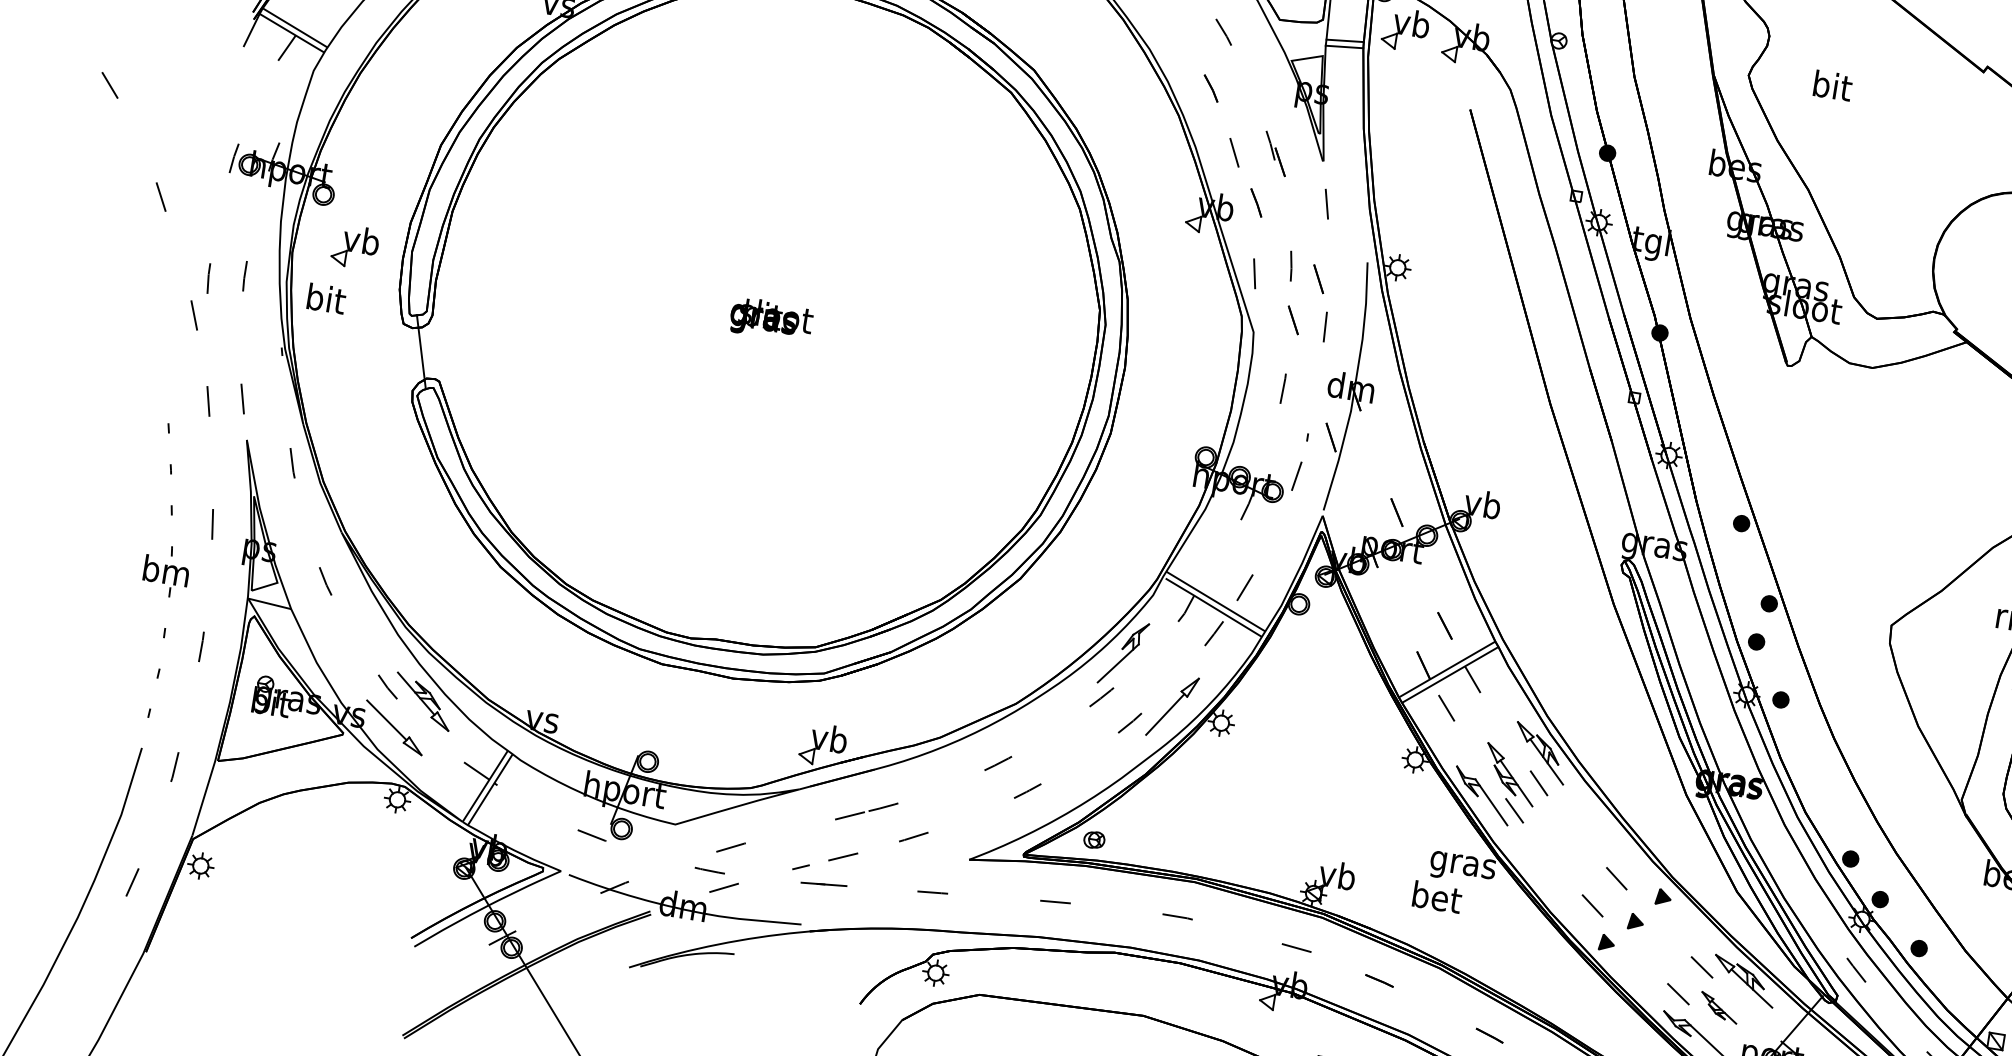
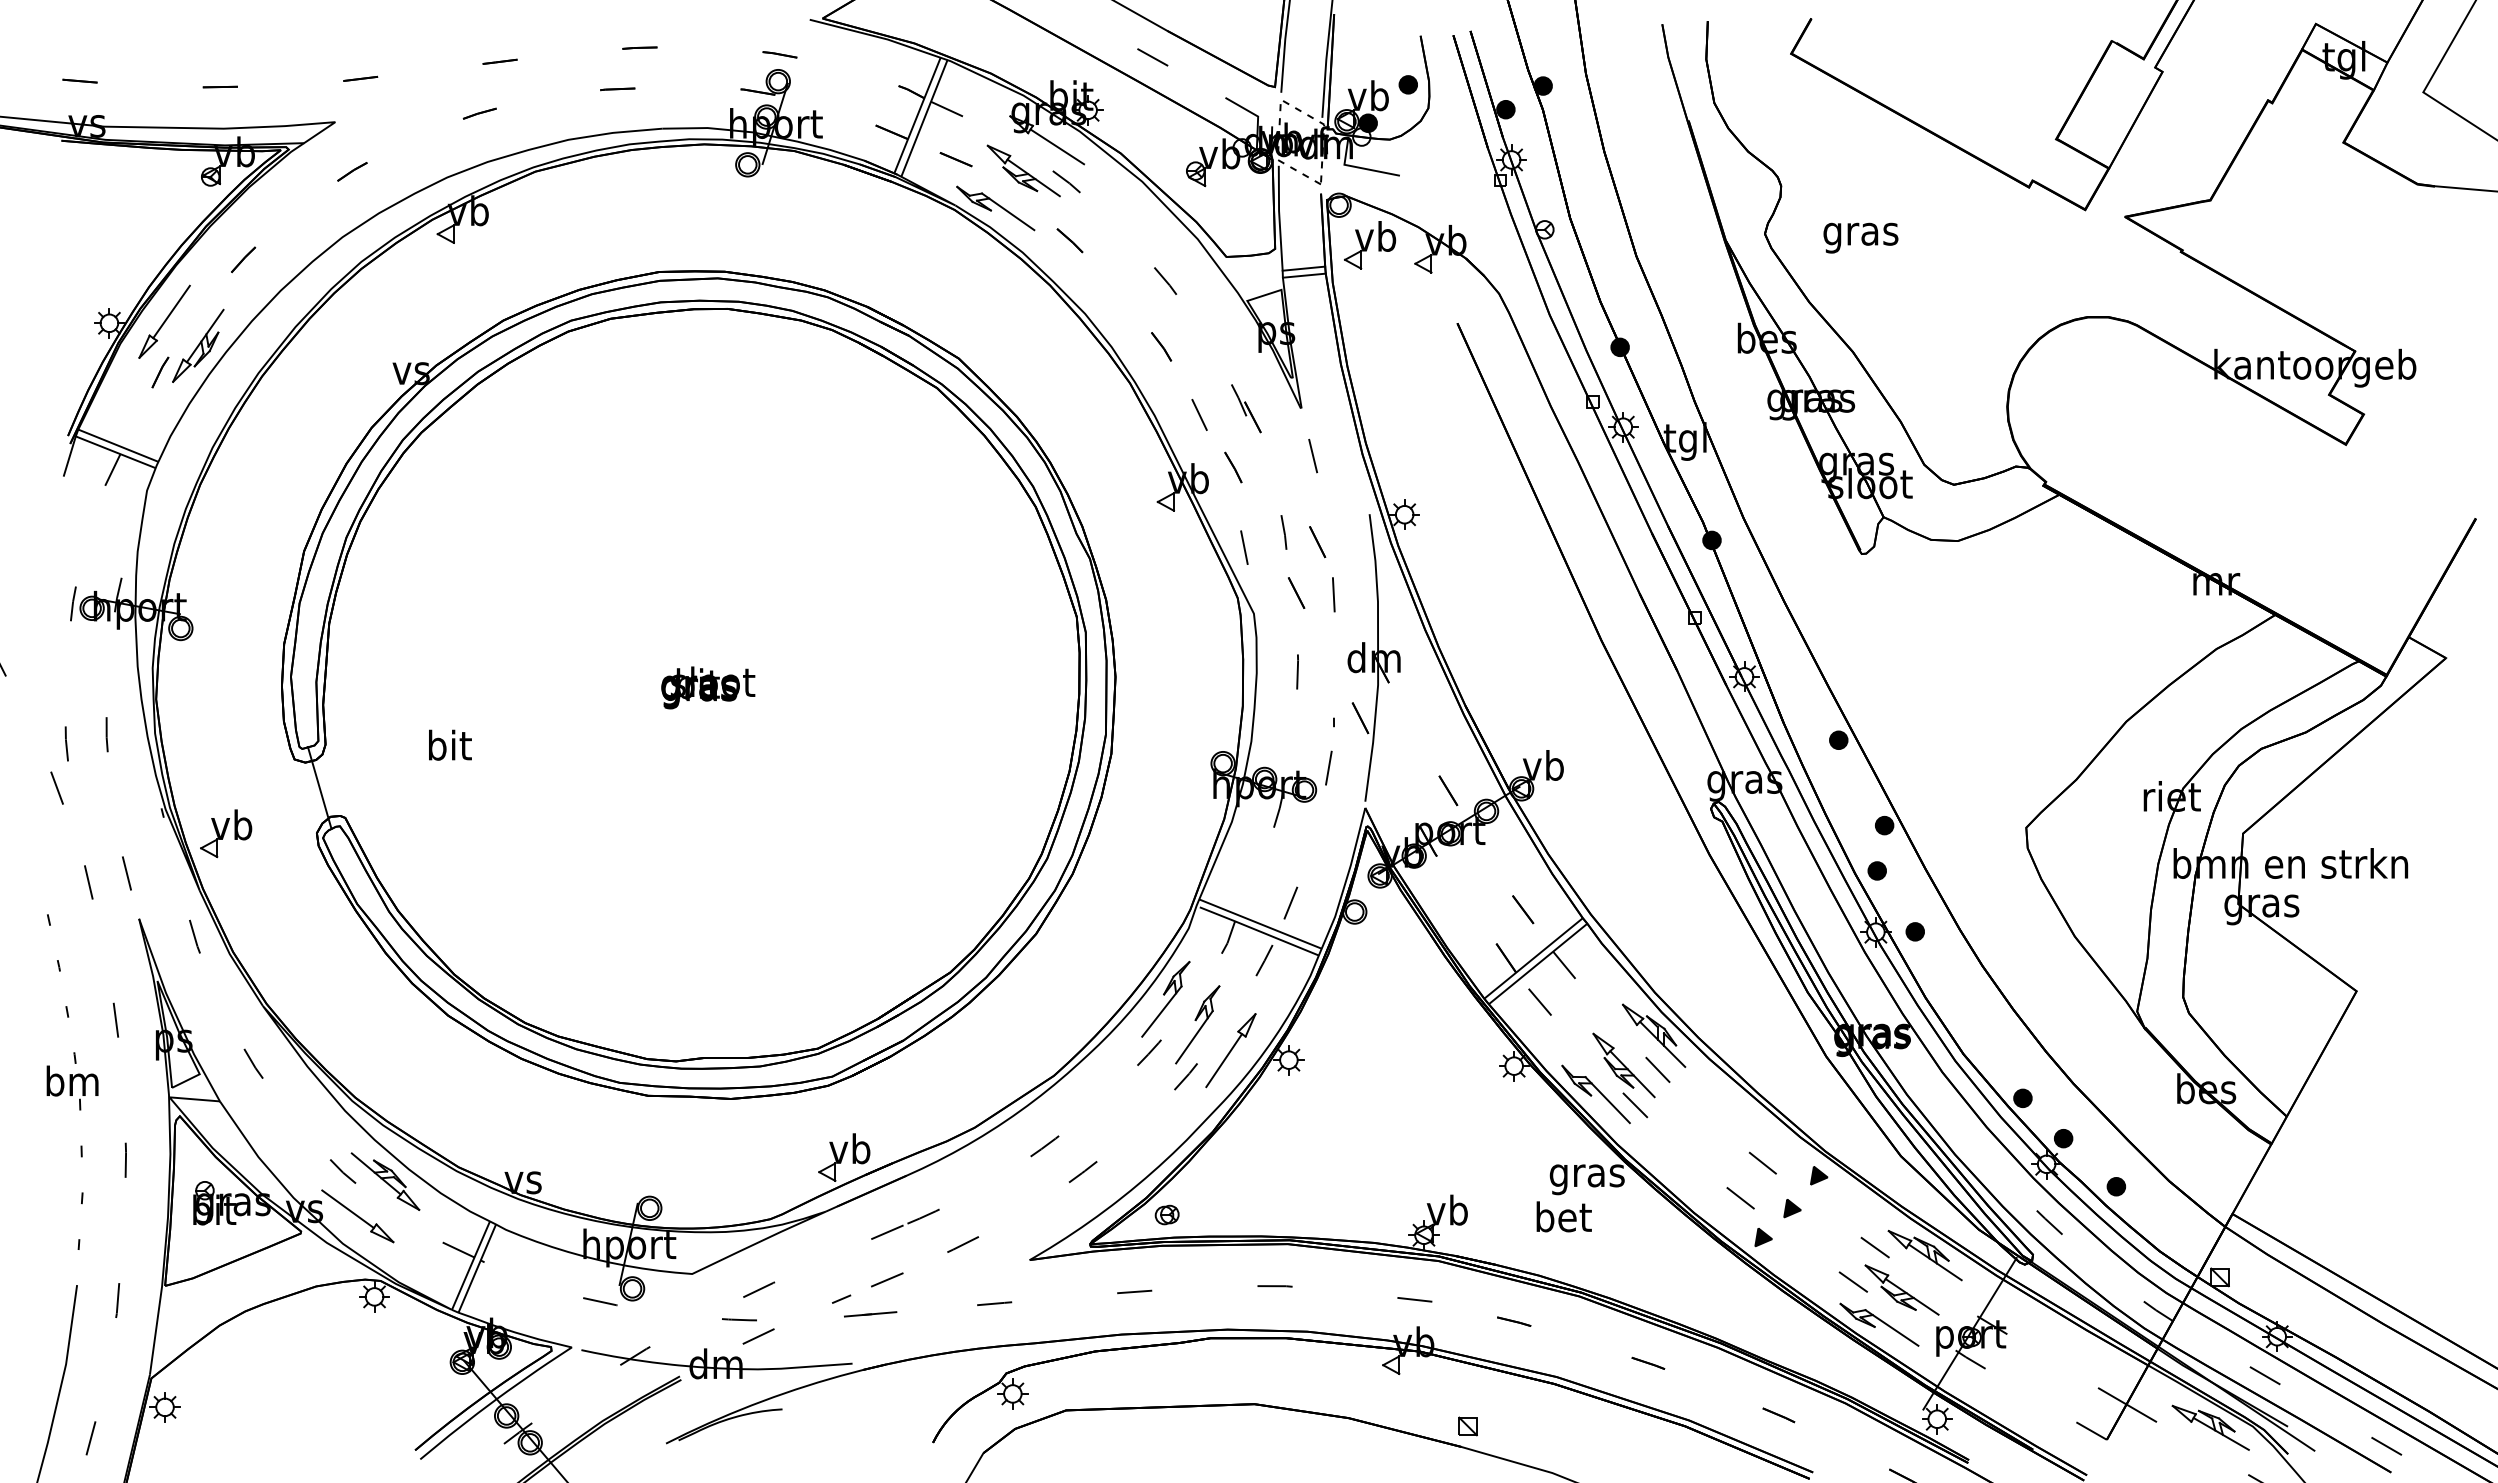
text: (1831, 88) -> (1860, 233), bit -> gras
part: (355, 246) -> (226, 833), moved
text: (326, 298) -> (450, 744), moved
part: (1147, 679) -> (1197, 1024), added
part: (1718, 1007) -> (1901, 1289), size x1.67

